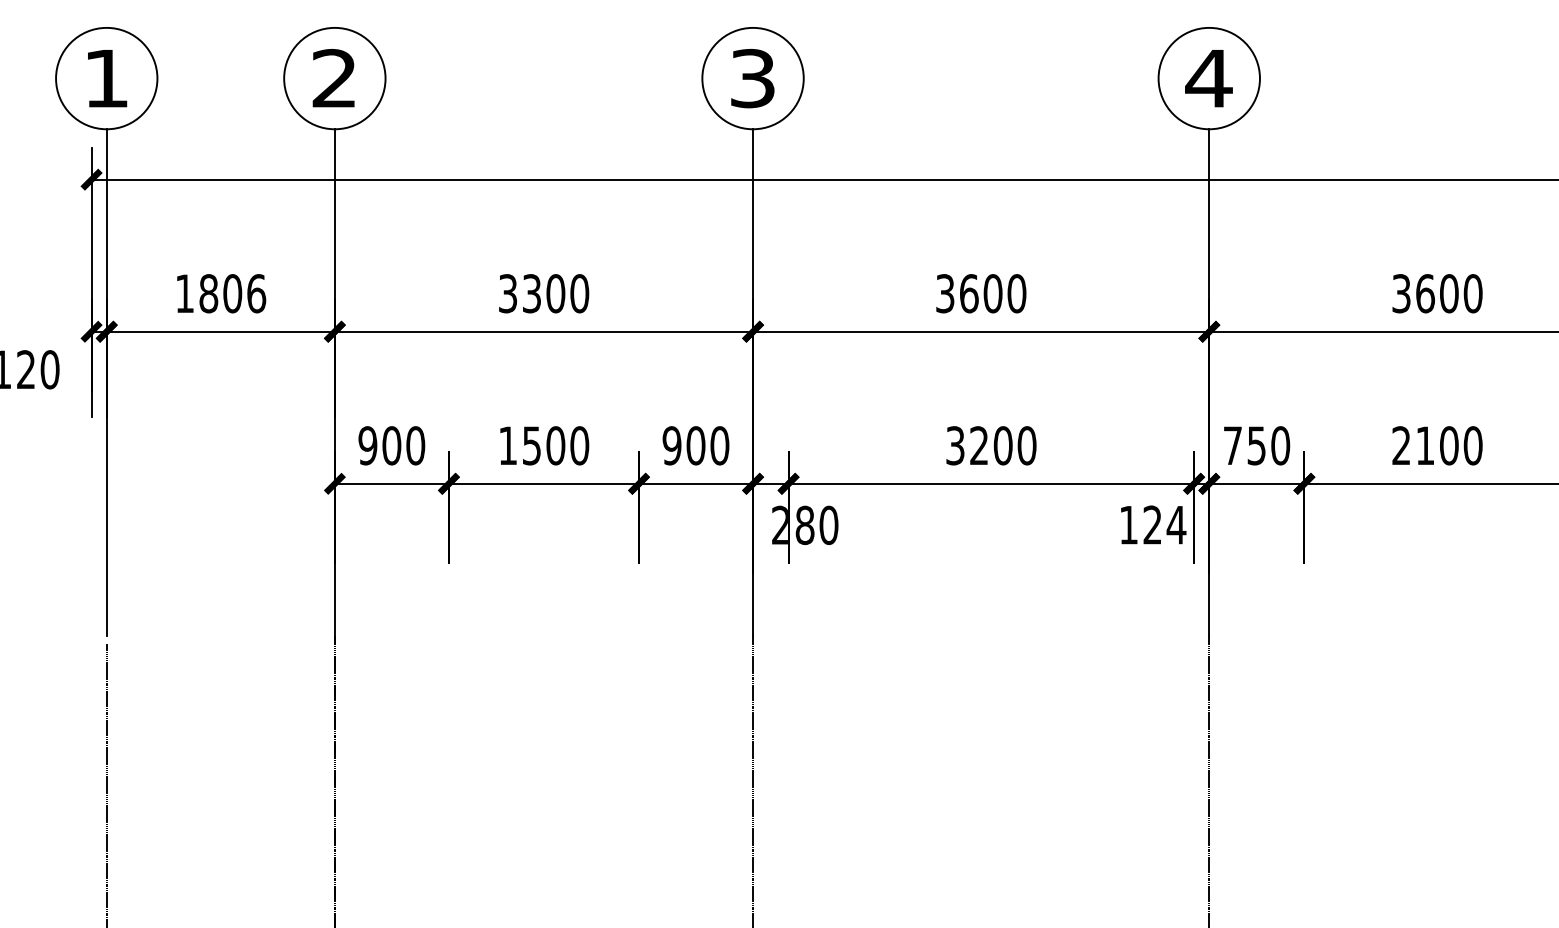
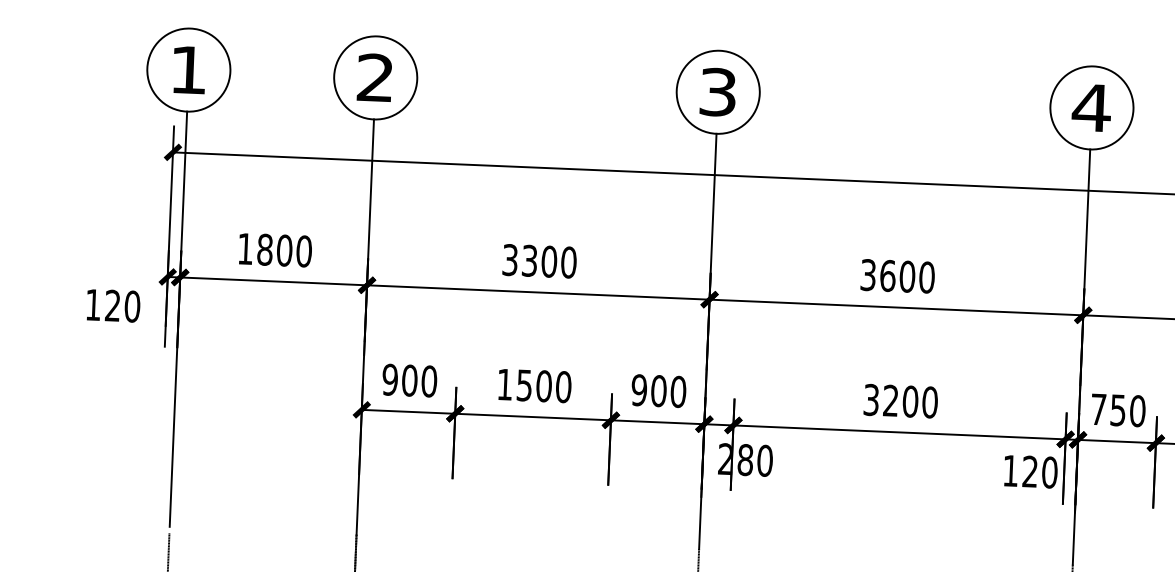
text: (256, 293) -> (304, 251), 1806 -> 1800
text: (1176, 524) -> (1049, 472), 124 -> 120

